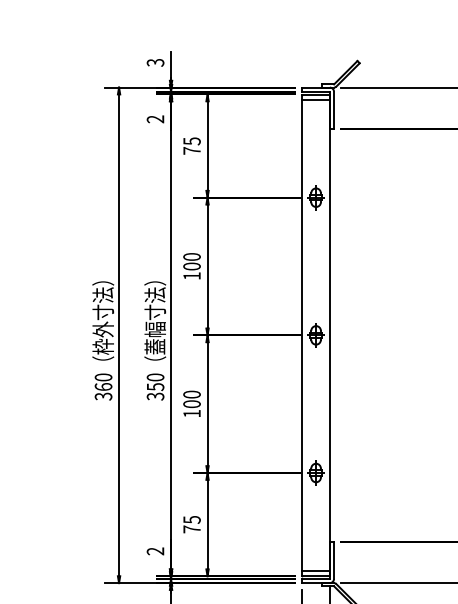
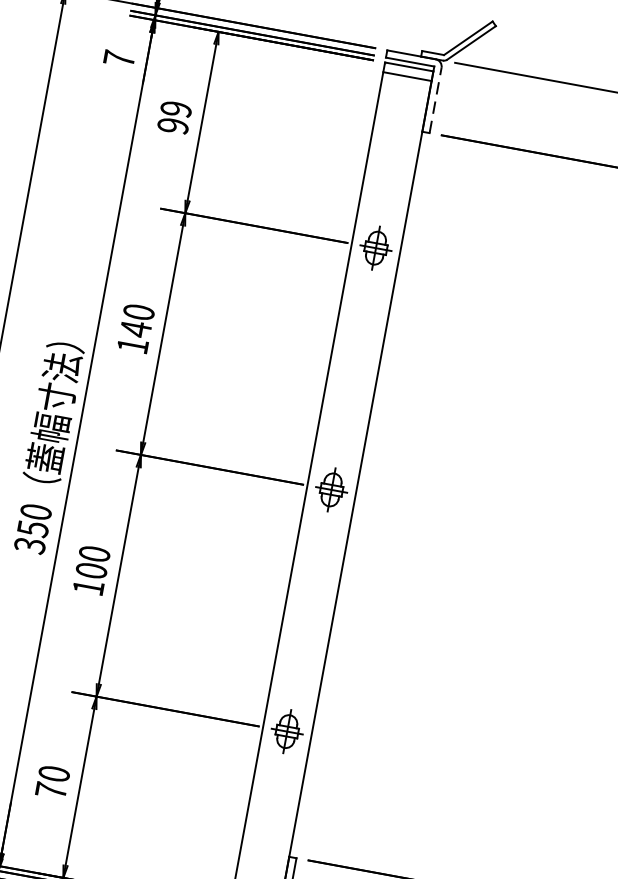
line: (334, 110) -> (436, 100), solid -> dashed
text: (155, 119) -> (119, 59), 2 -> 7
text: (191, 145) -> (173, 116), 75 -> 99
text: (191, 266) -> (134, 328), 100 -> 140
text: (191, 519) -> (53, 773), 75 -> 70

